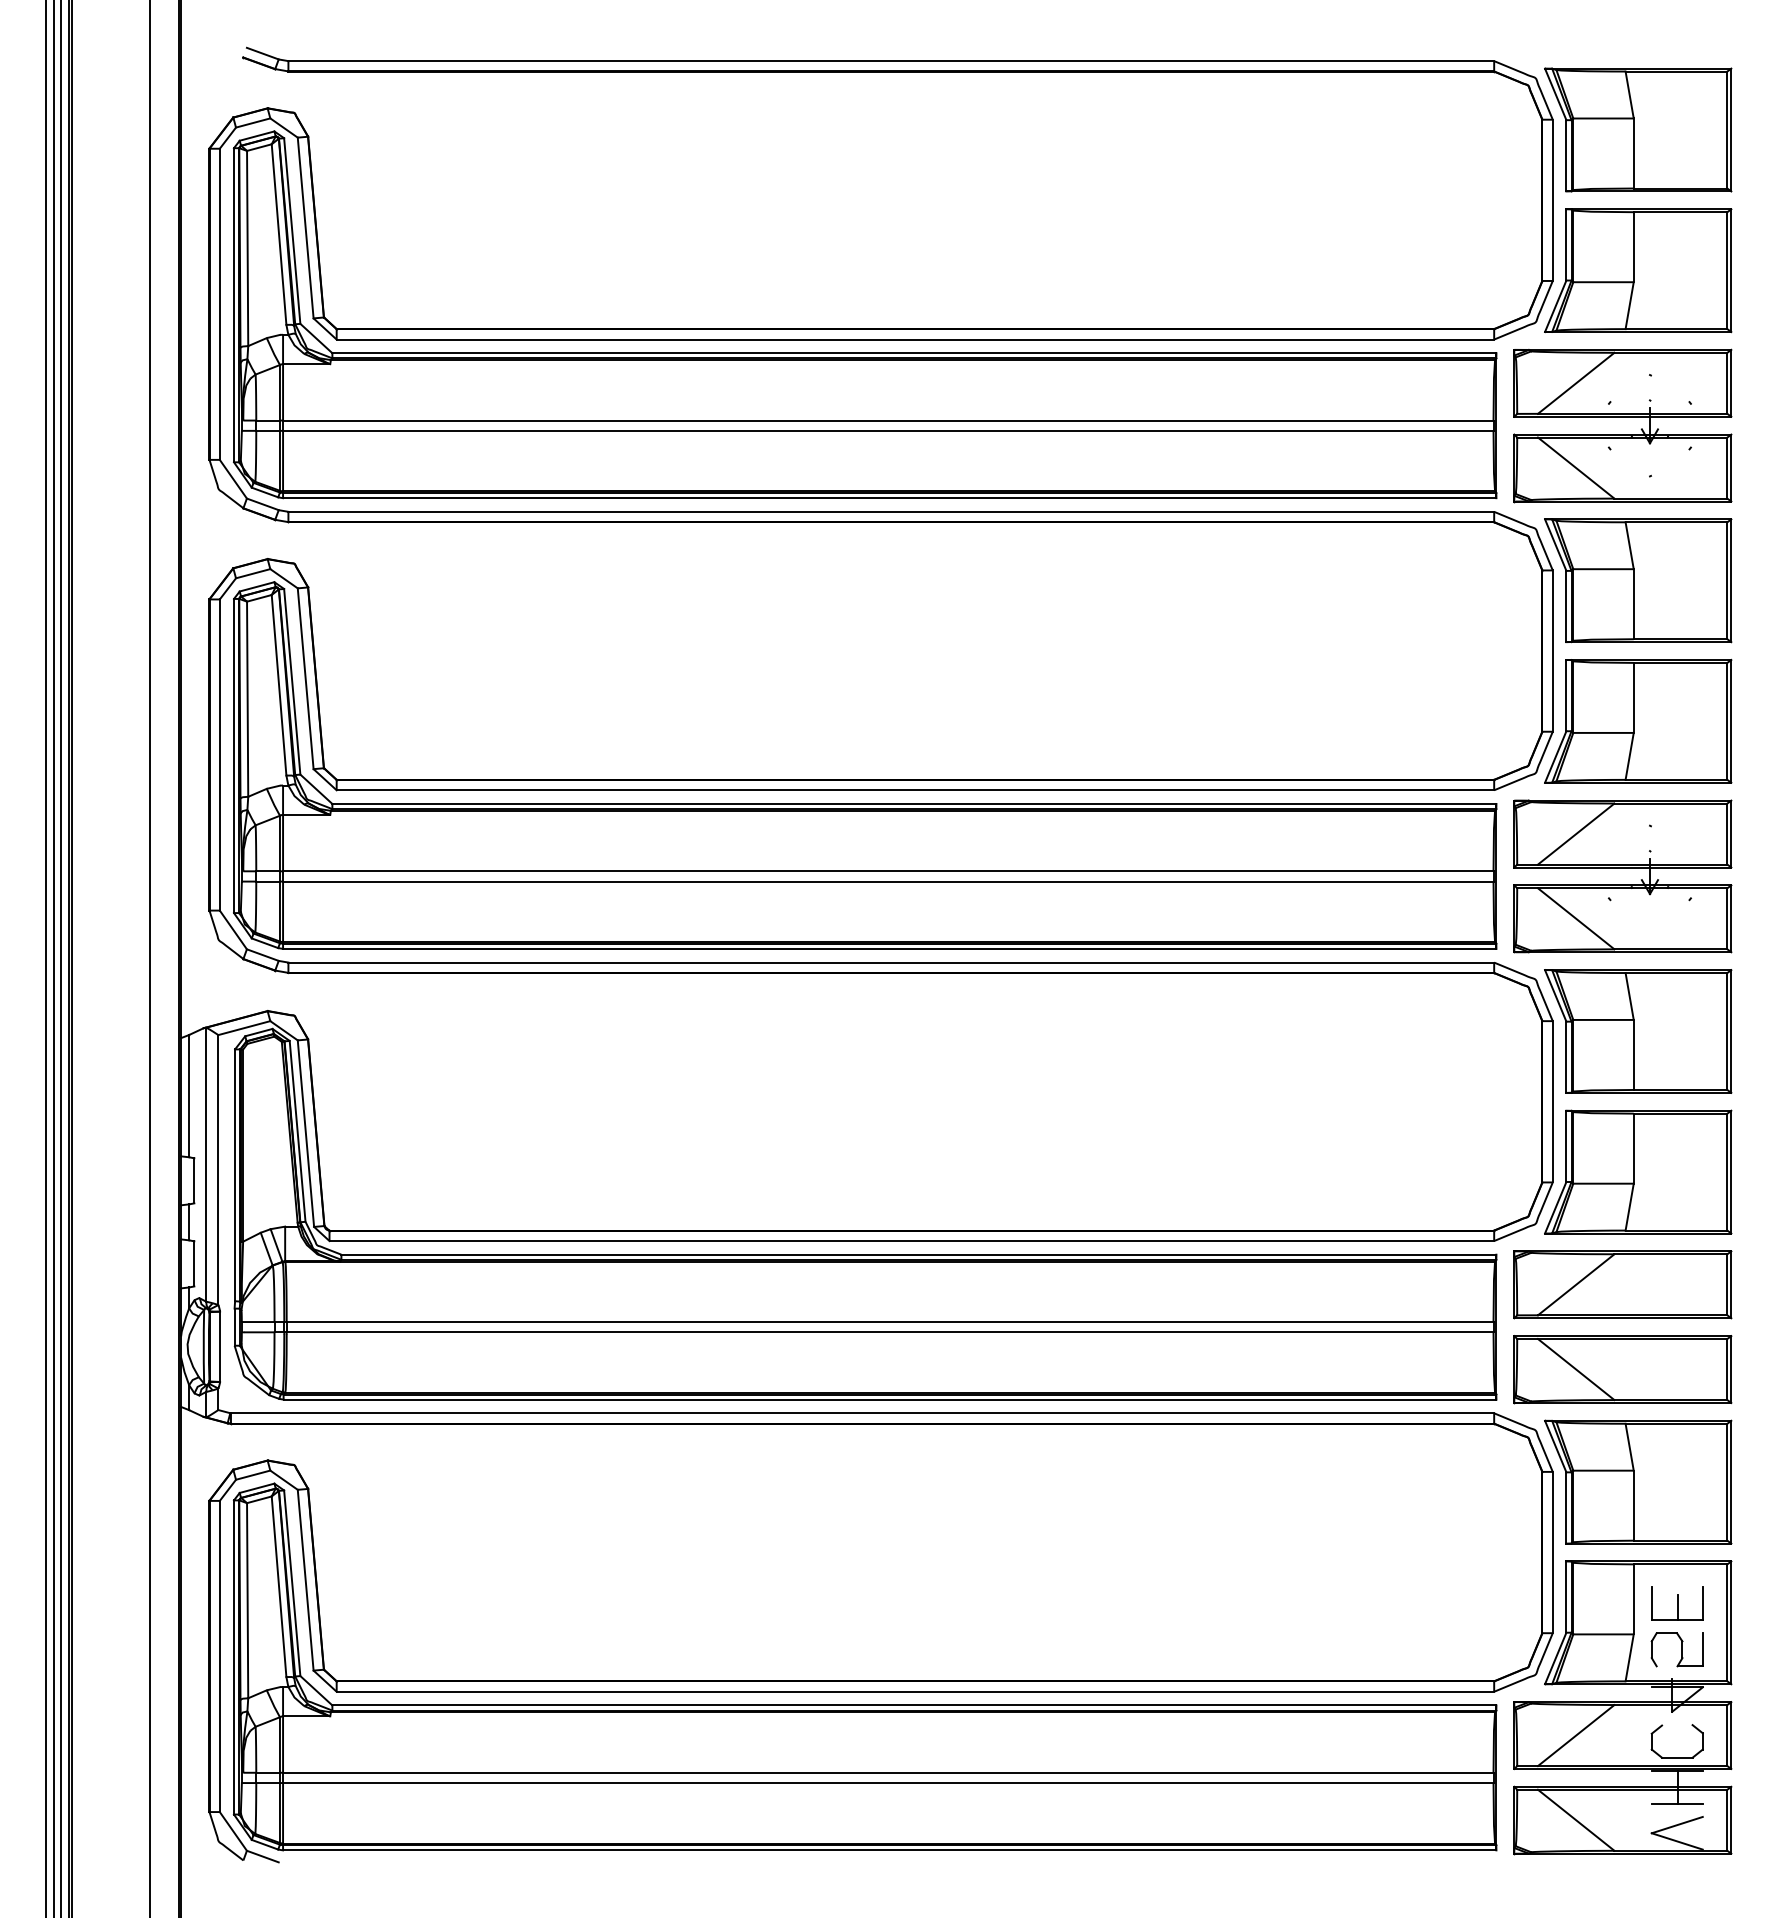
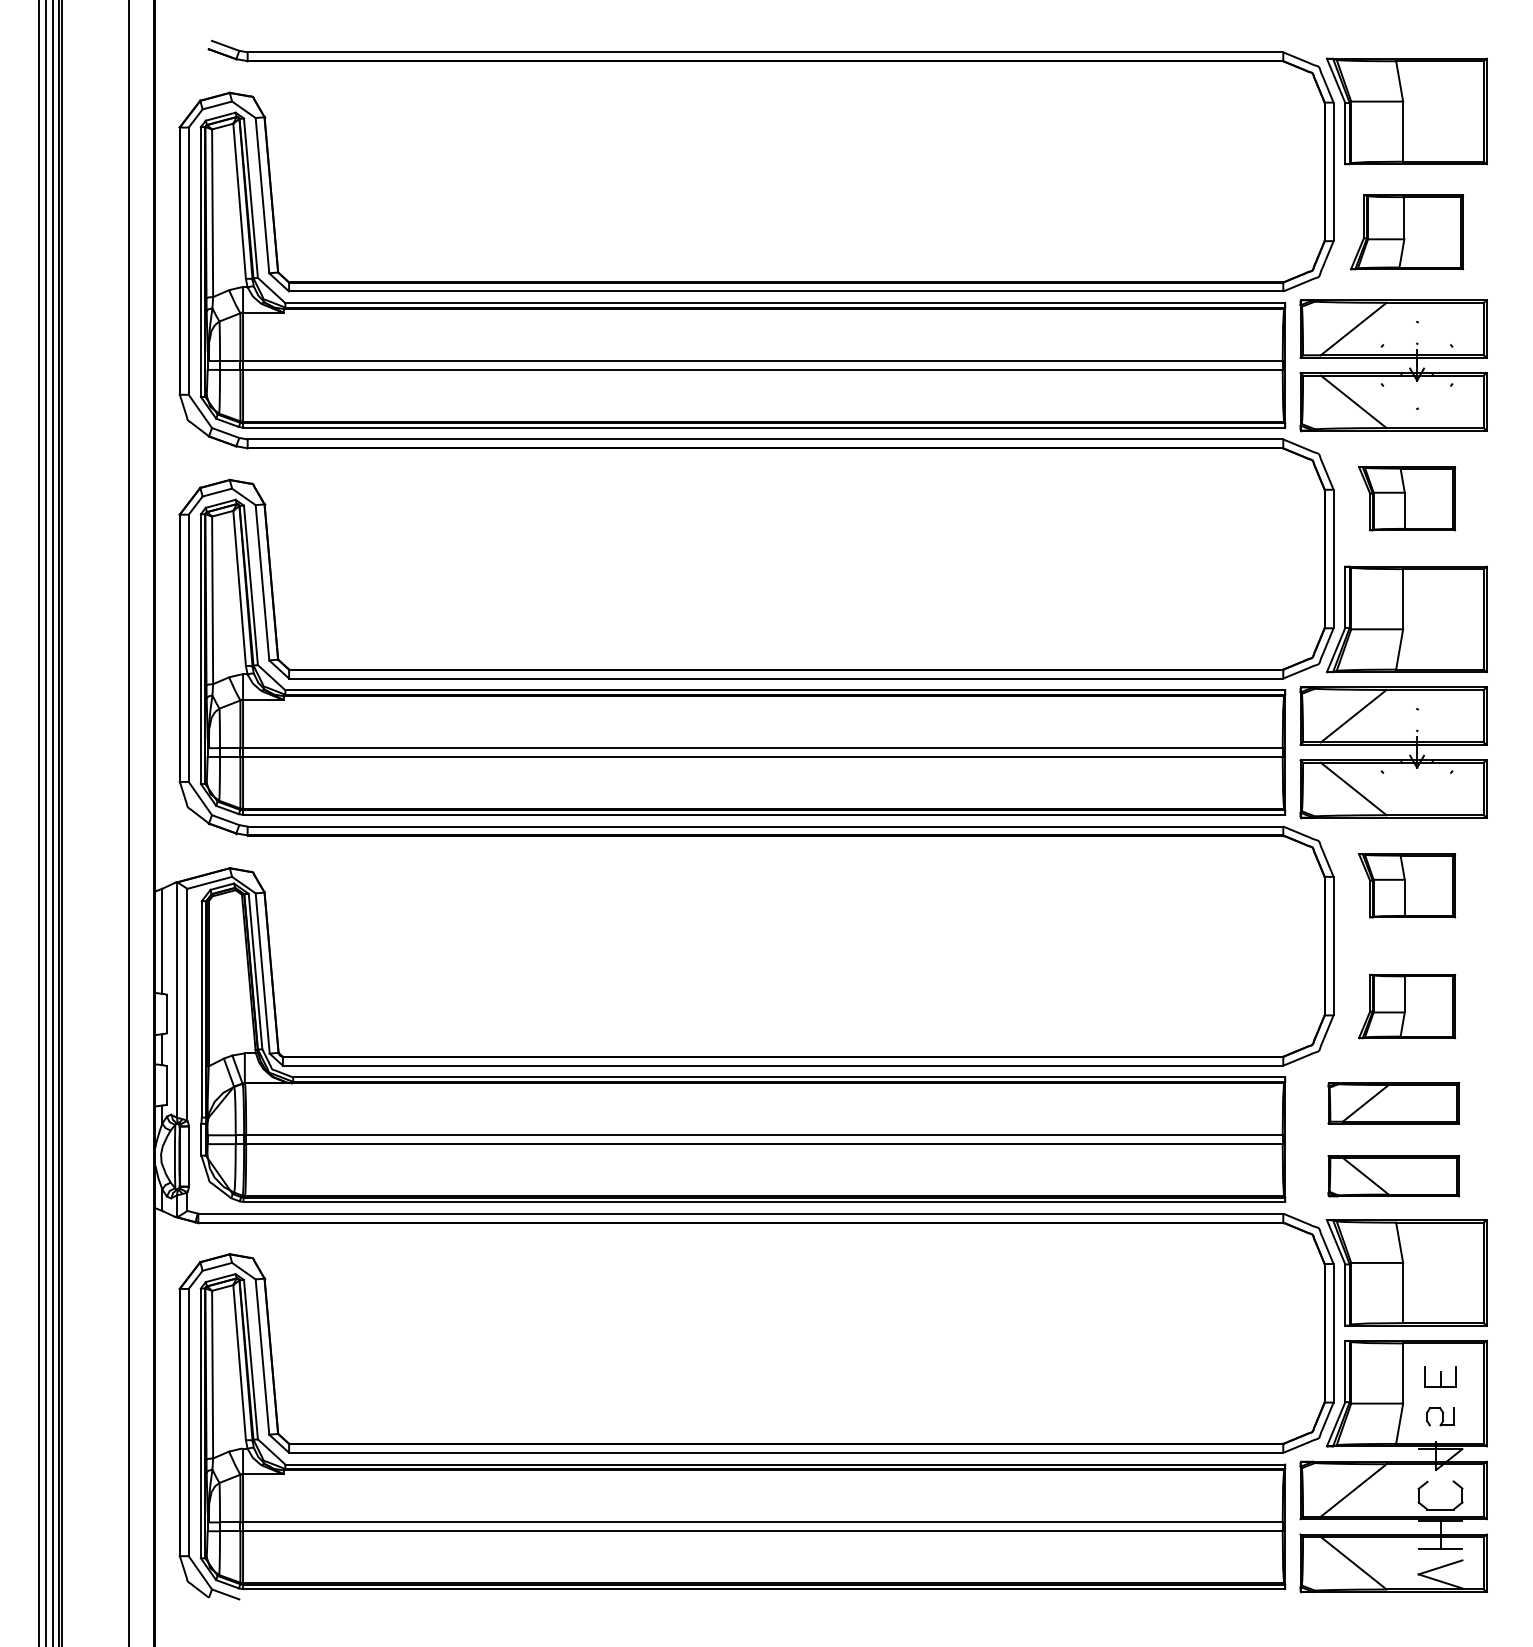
part: (1638, 270) -> (1407, 232), size x0.7
part: (1638, 580) -> (1407, 498), size x0.6
part: (1638, 1031) -> (1407, 885), size x0.6
part: (1638, 1171) -> (1407, 1006), size x0.6
part: (1622, 1284) -> (1393, 1103), size x0.7
part: (1622, 1369) -> (1393, 1176), size x0.7
part: (1677, 1603) -> (1440, 1377), size x0.7
part: (1676, 1649) -> (1439, 1416), size x0.6

